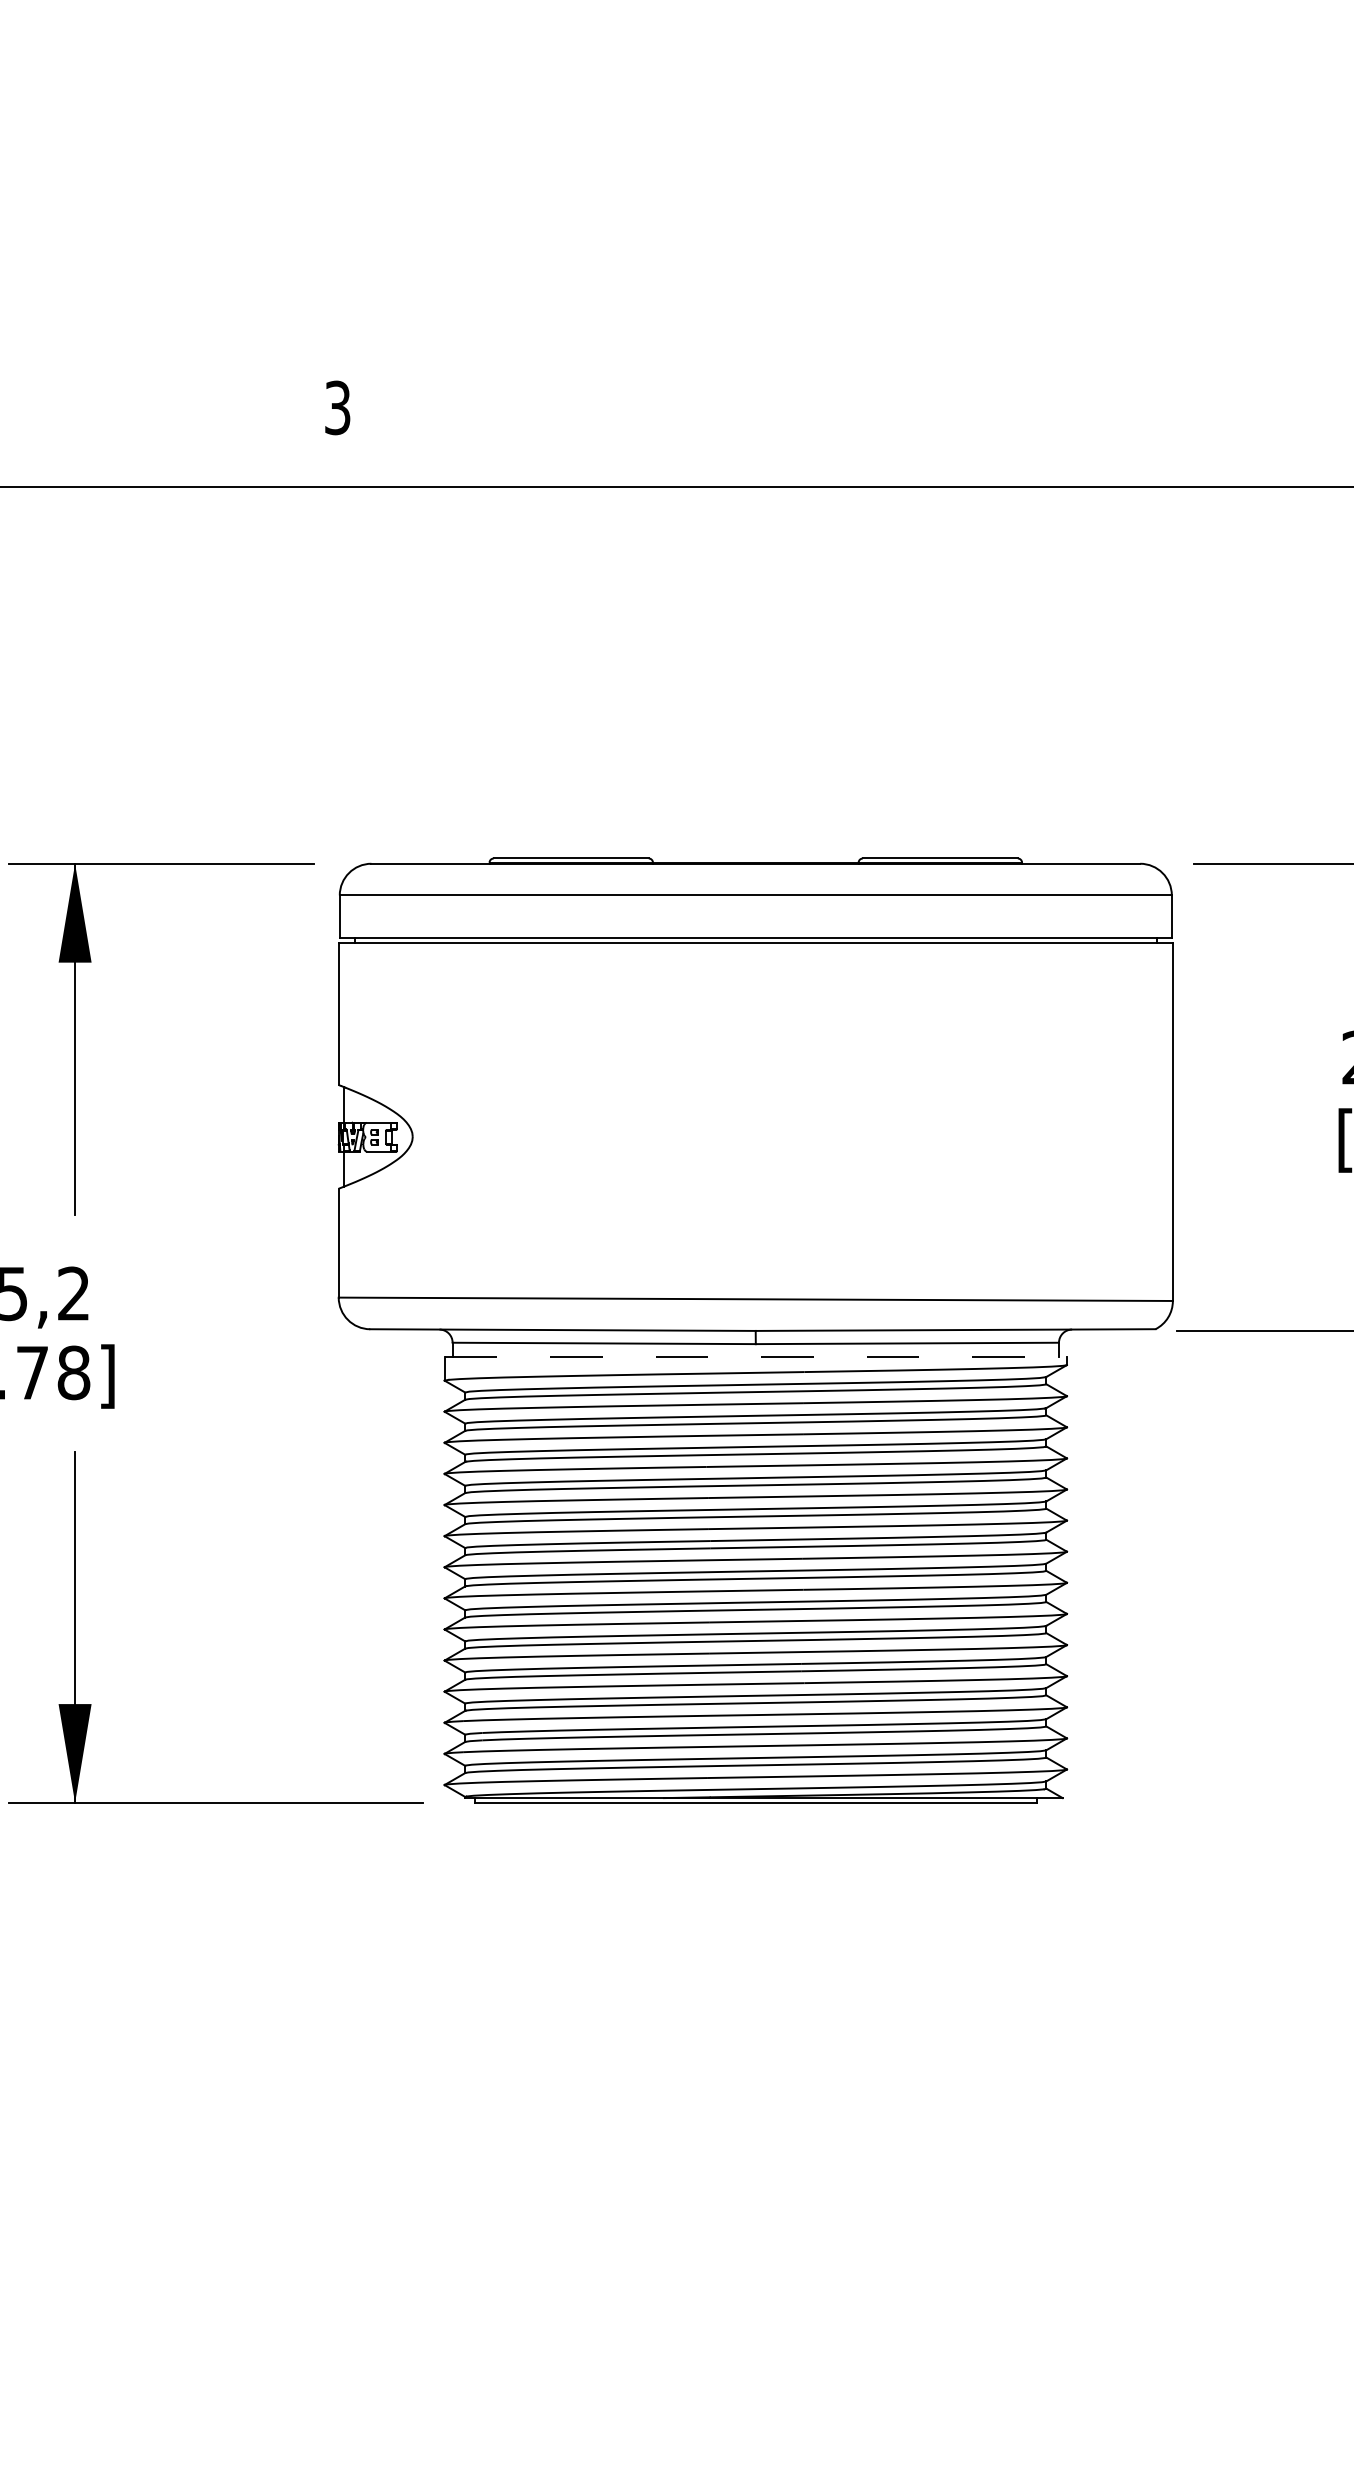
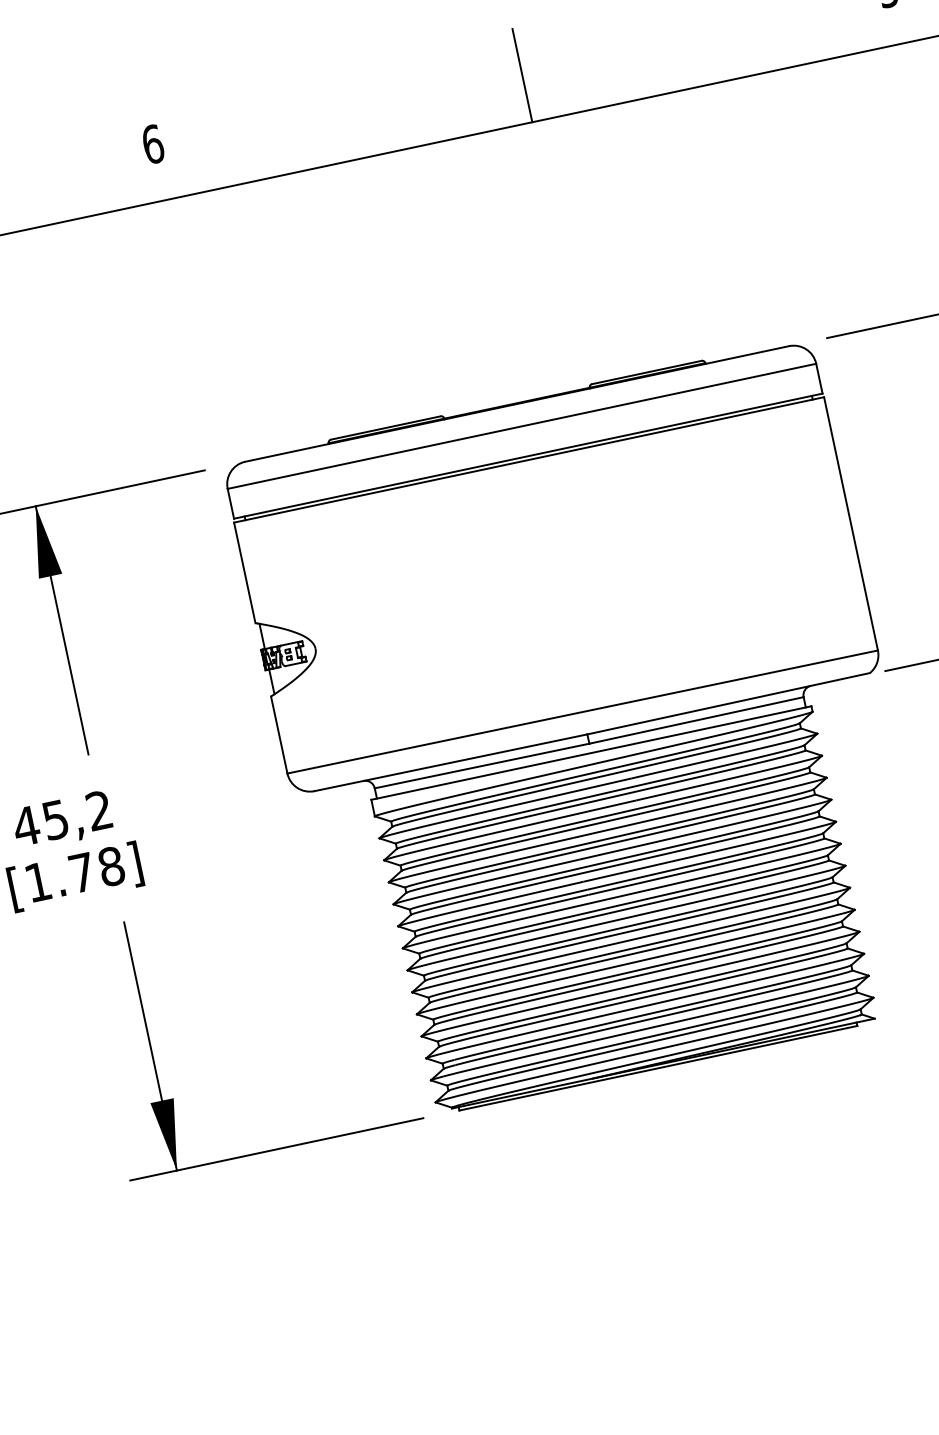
text: (338, 407) -> (153, 143), 3 -> 6
line: (857, 421) -> (522, 75), added
line: (756, 1357) -> (591, 753), dashed -> solid

